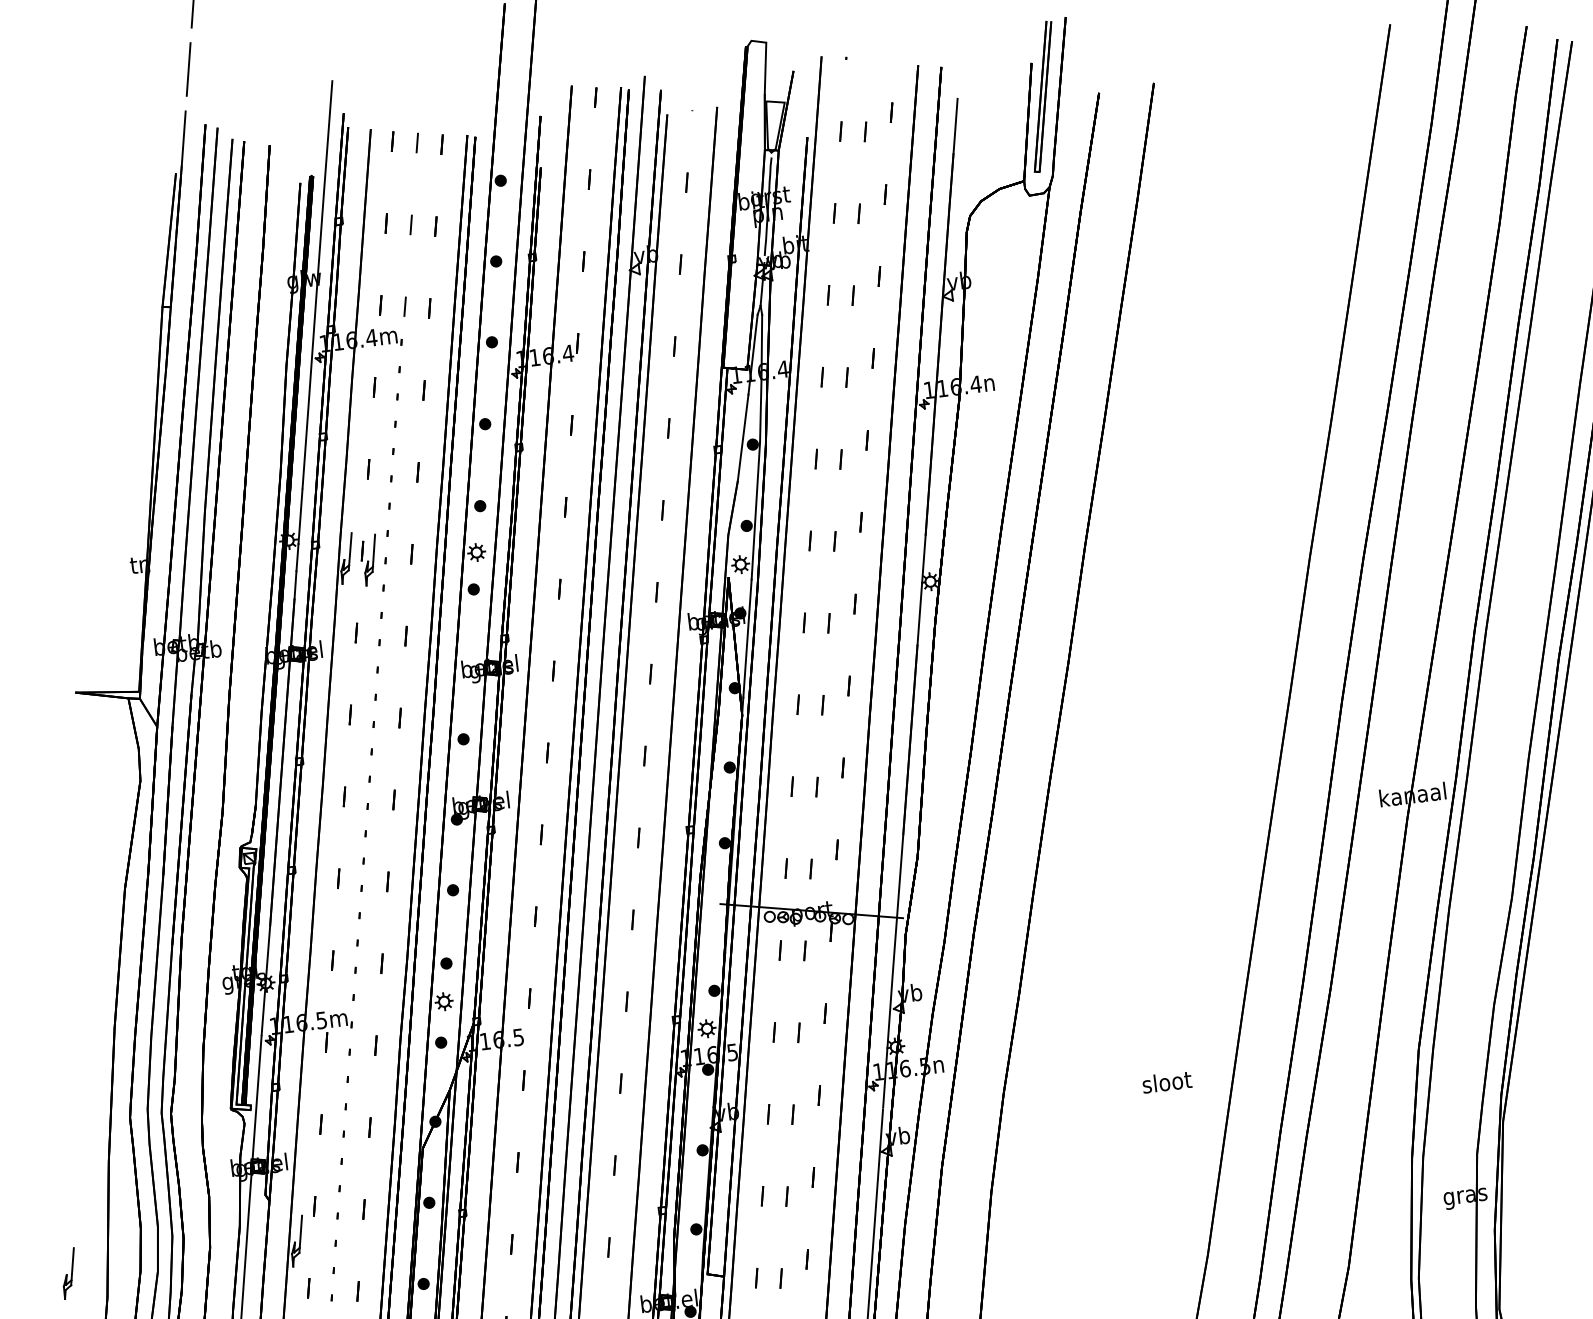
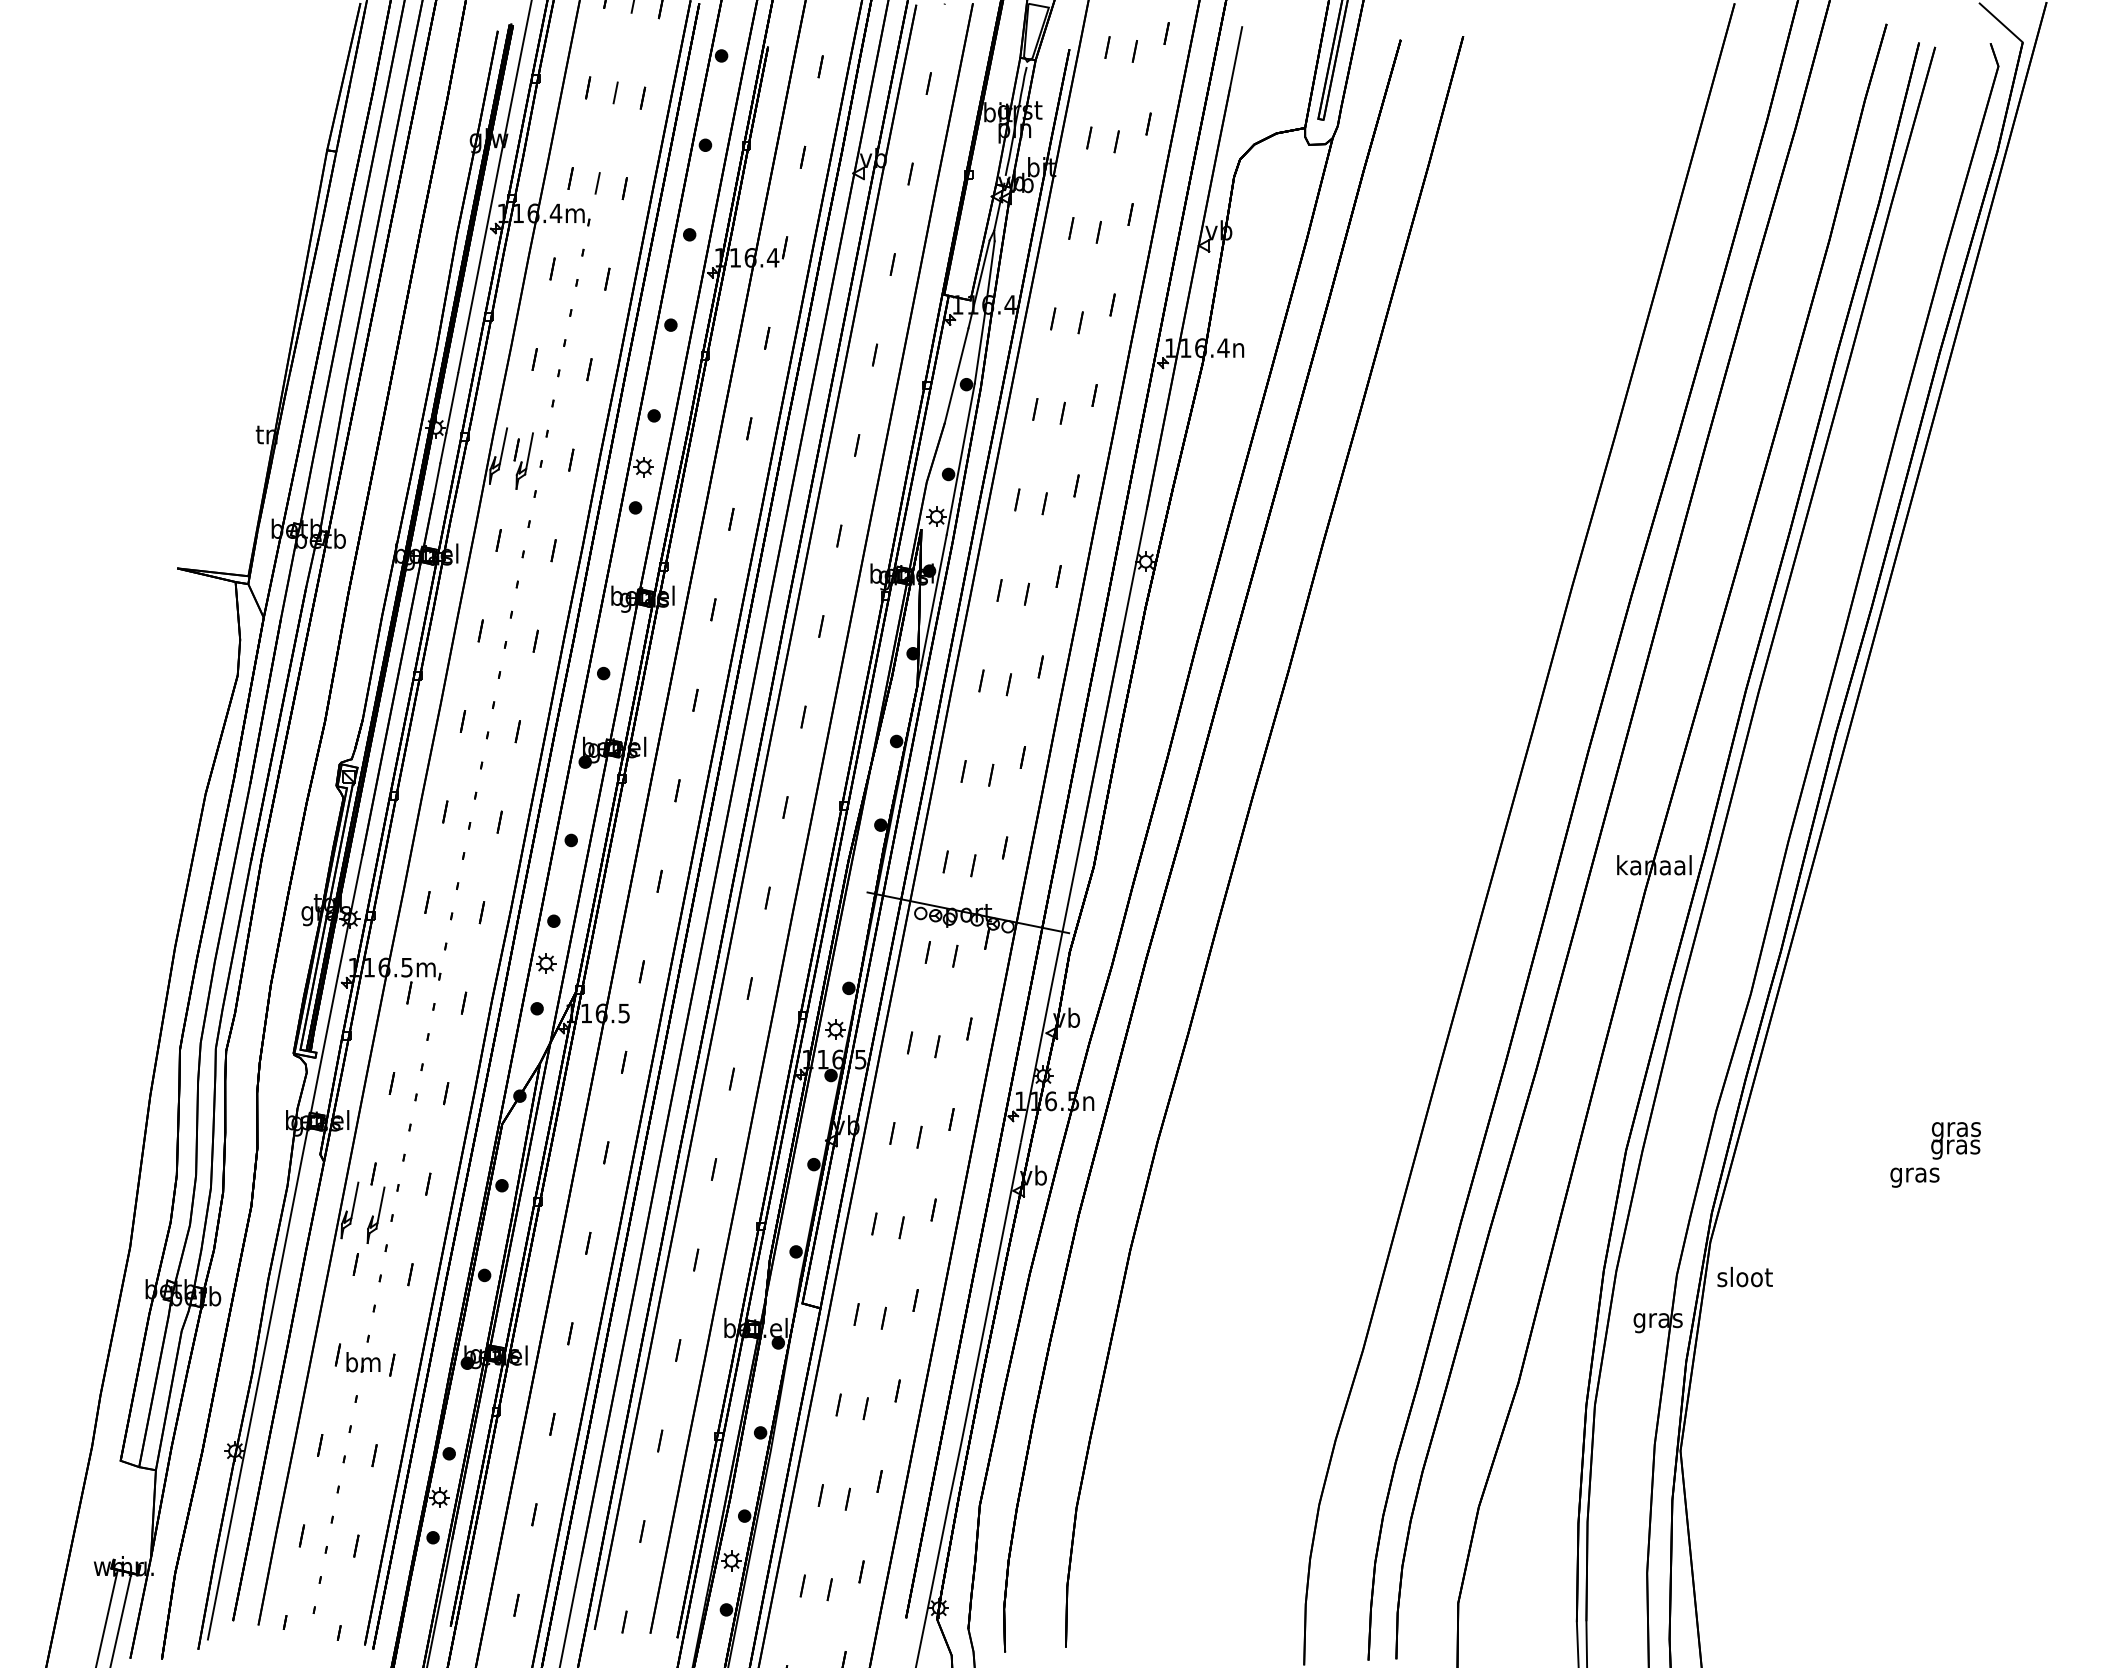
text: (1166, 1082) -> (1744, 1277), moved
part: (68, 1272) -> (375, 1214), moved

